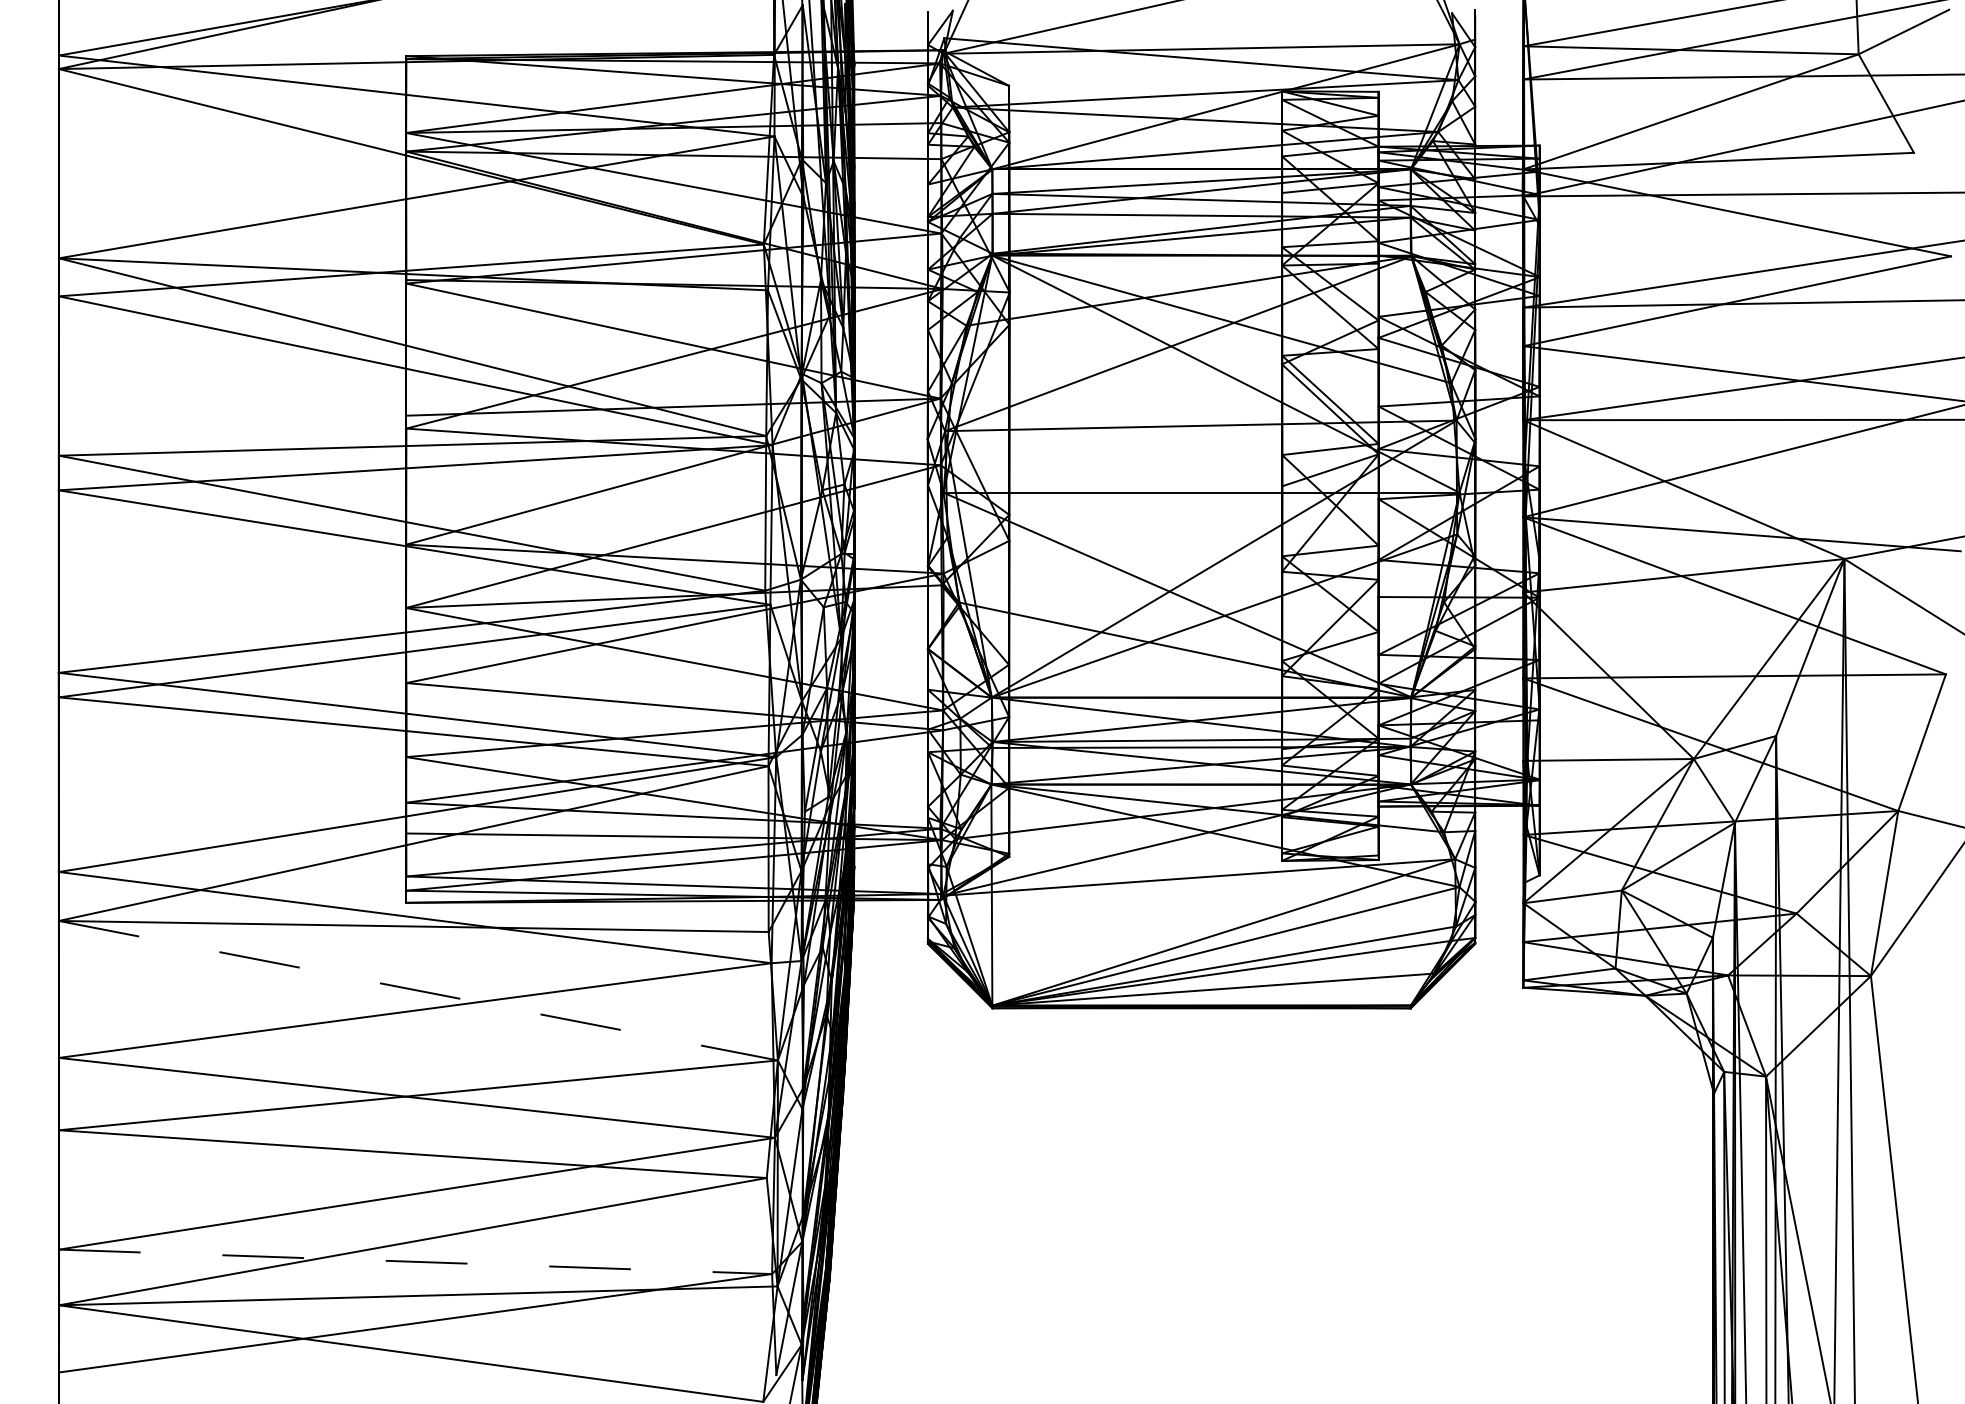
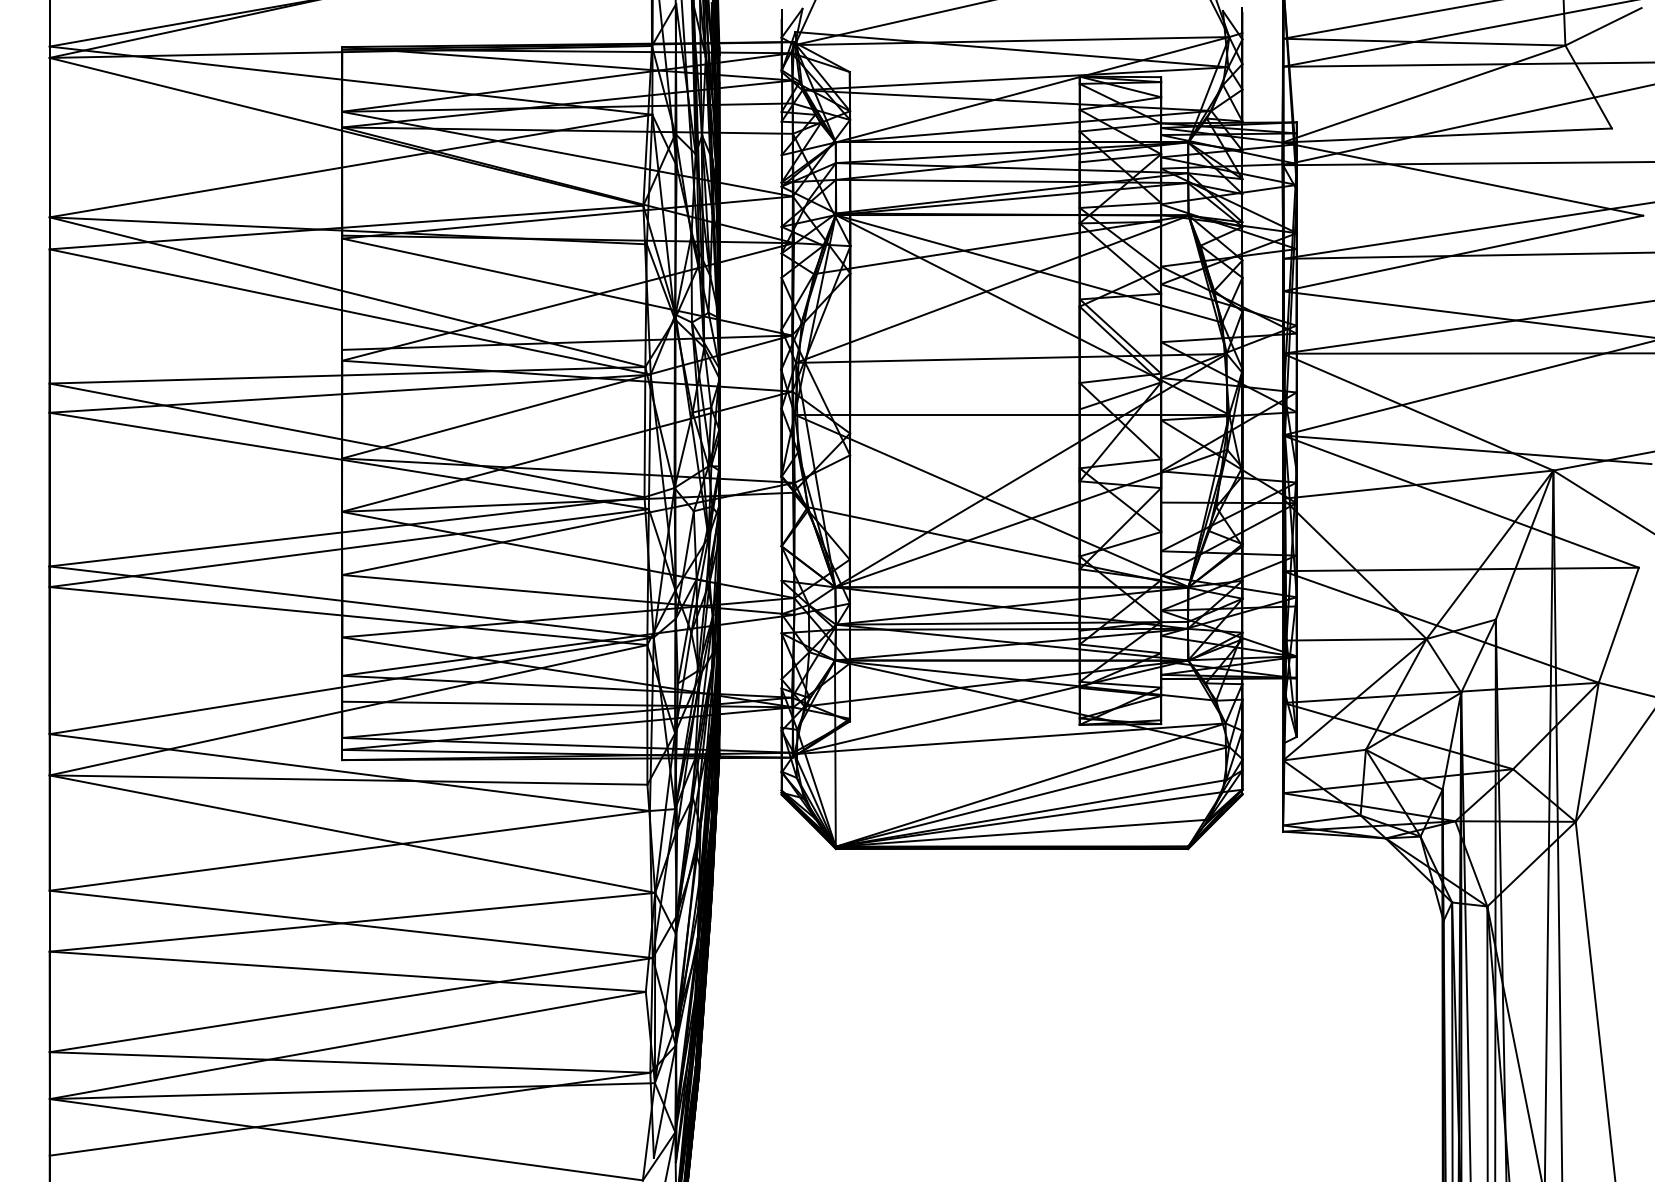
line: (418, 991) -> (352, 834), dashed -> solid
line: (416, 1261) -> (350, 1062), dashed -> solid

